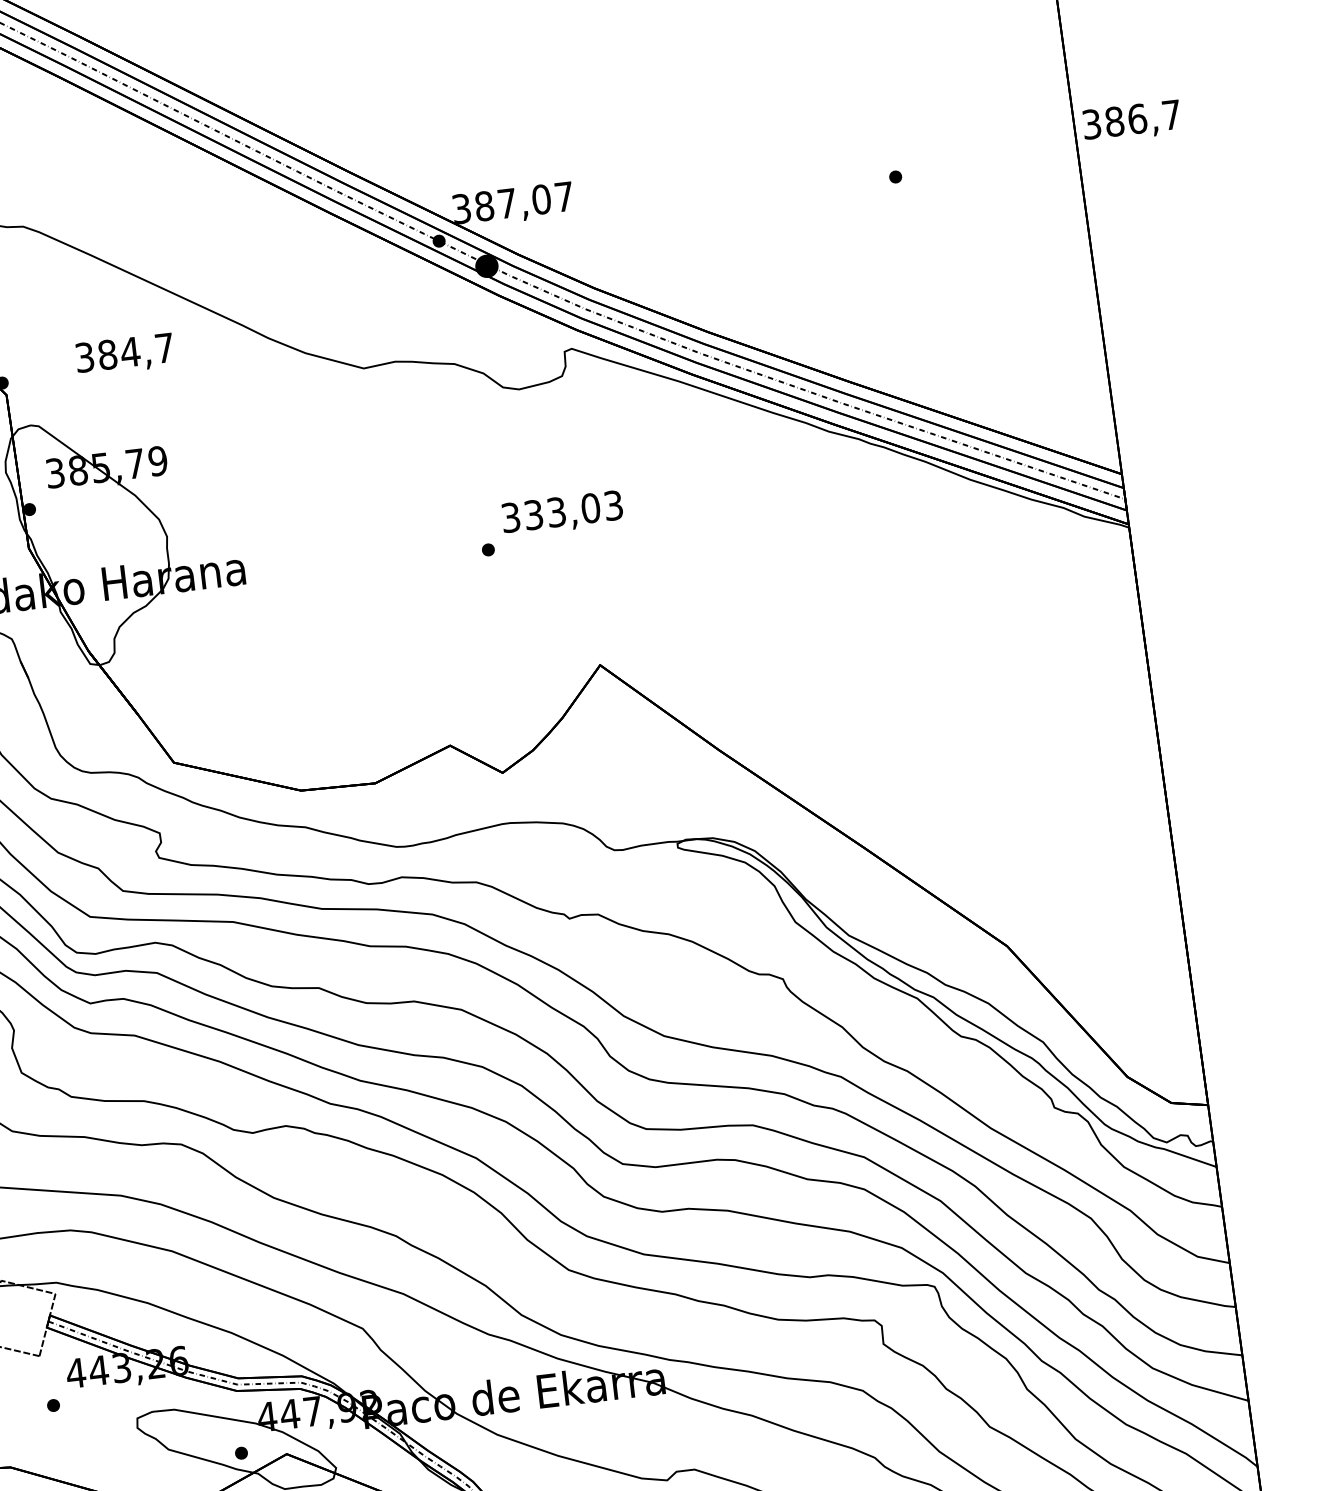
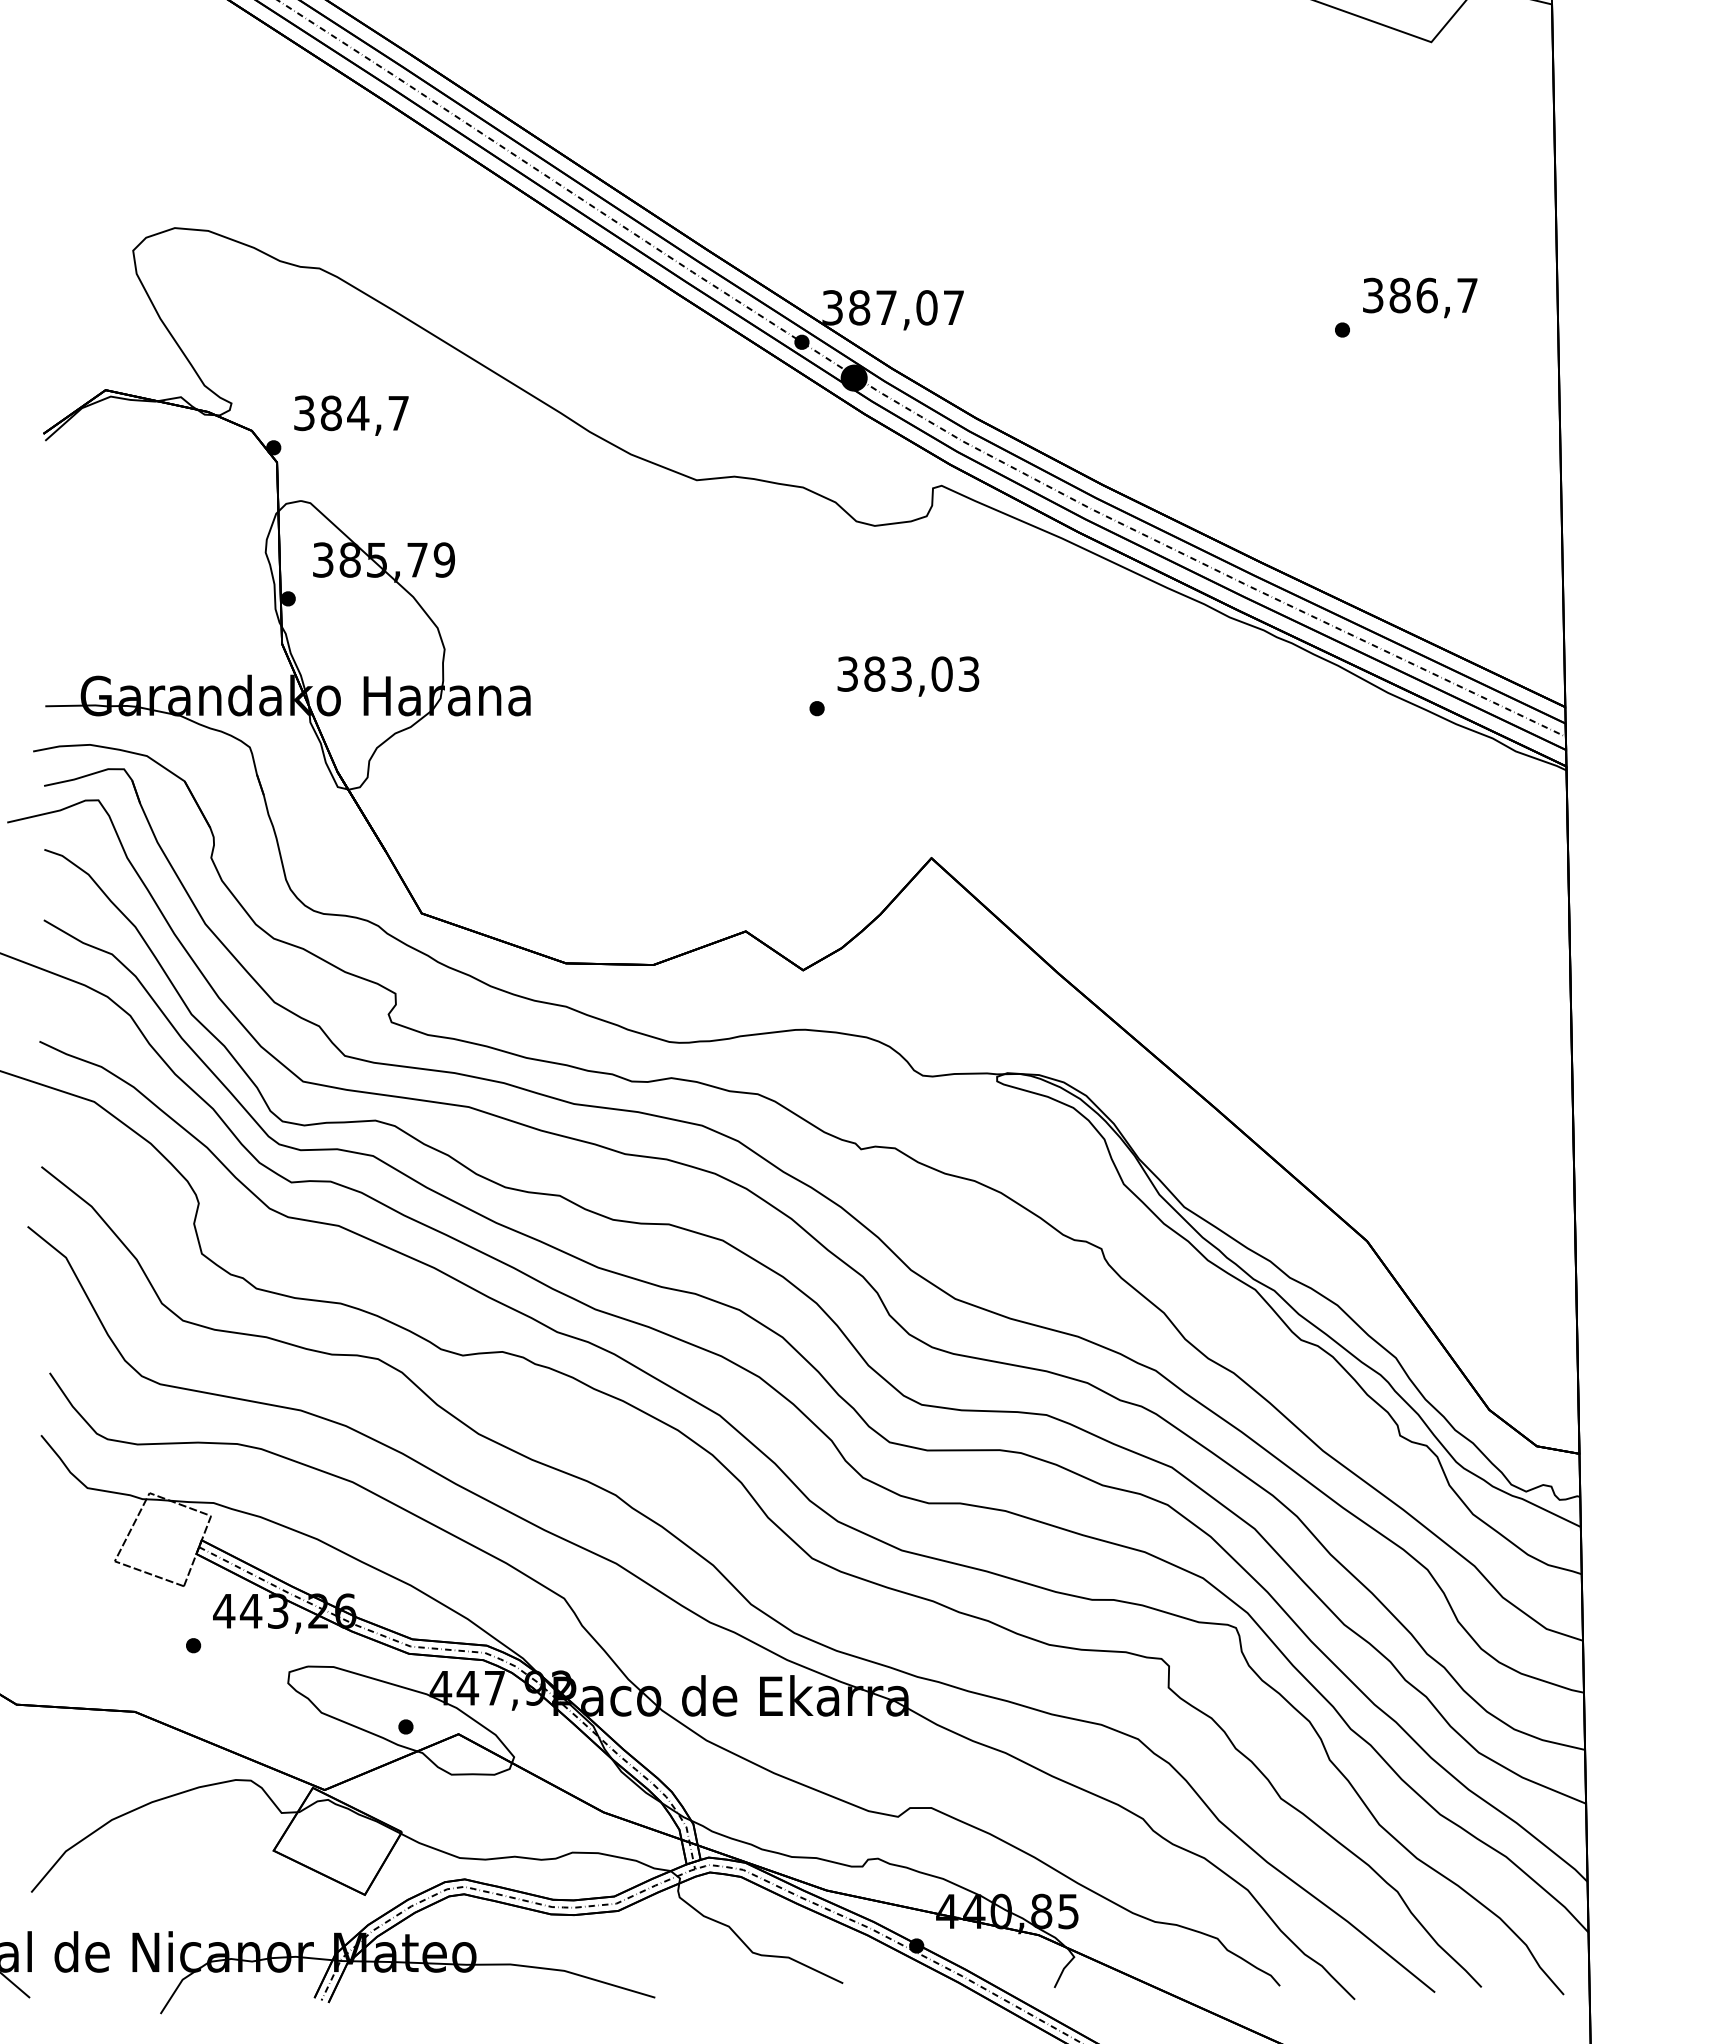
text: (1132, 121) -> (1420, 297), moved
text: (124, 354) -> (351, 415), moved
text: (533, 514) -> (874, 673), 333,03 -> 383,03

